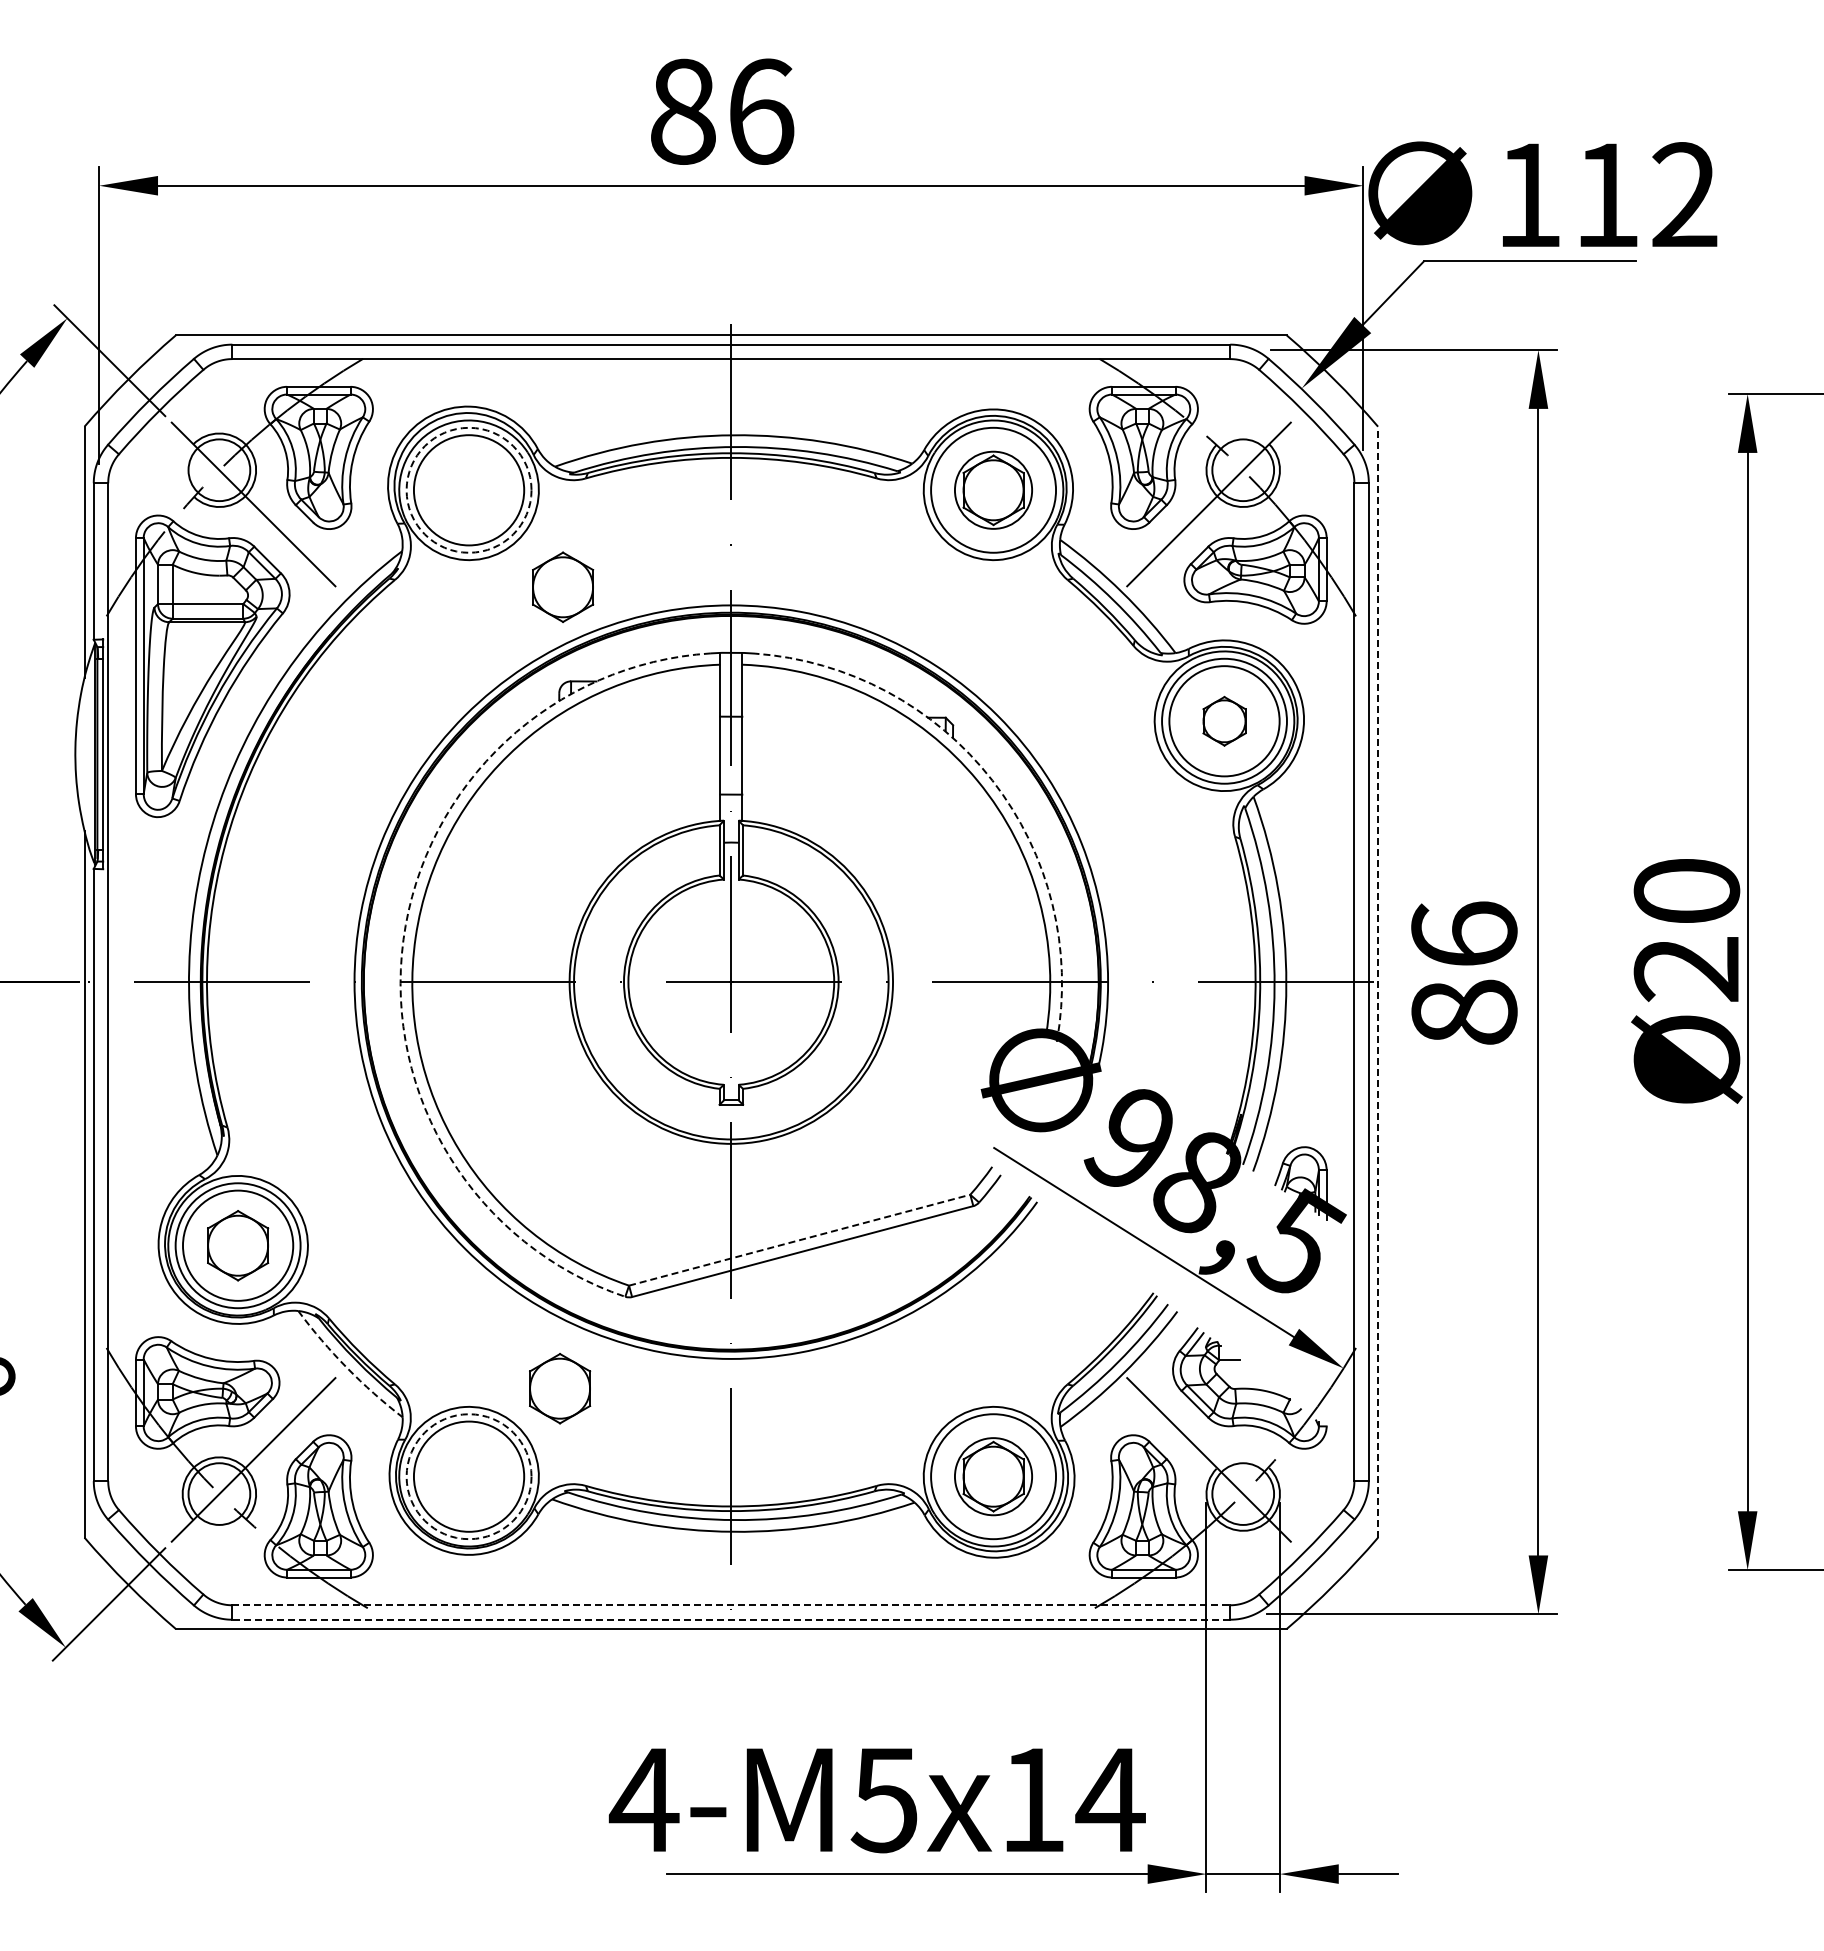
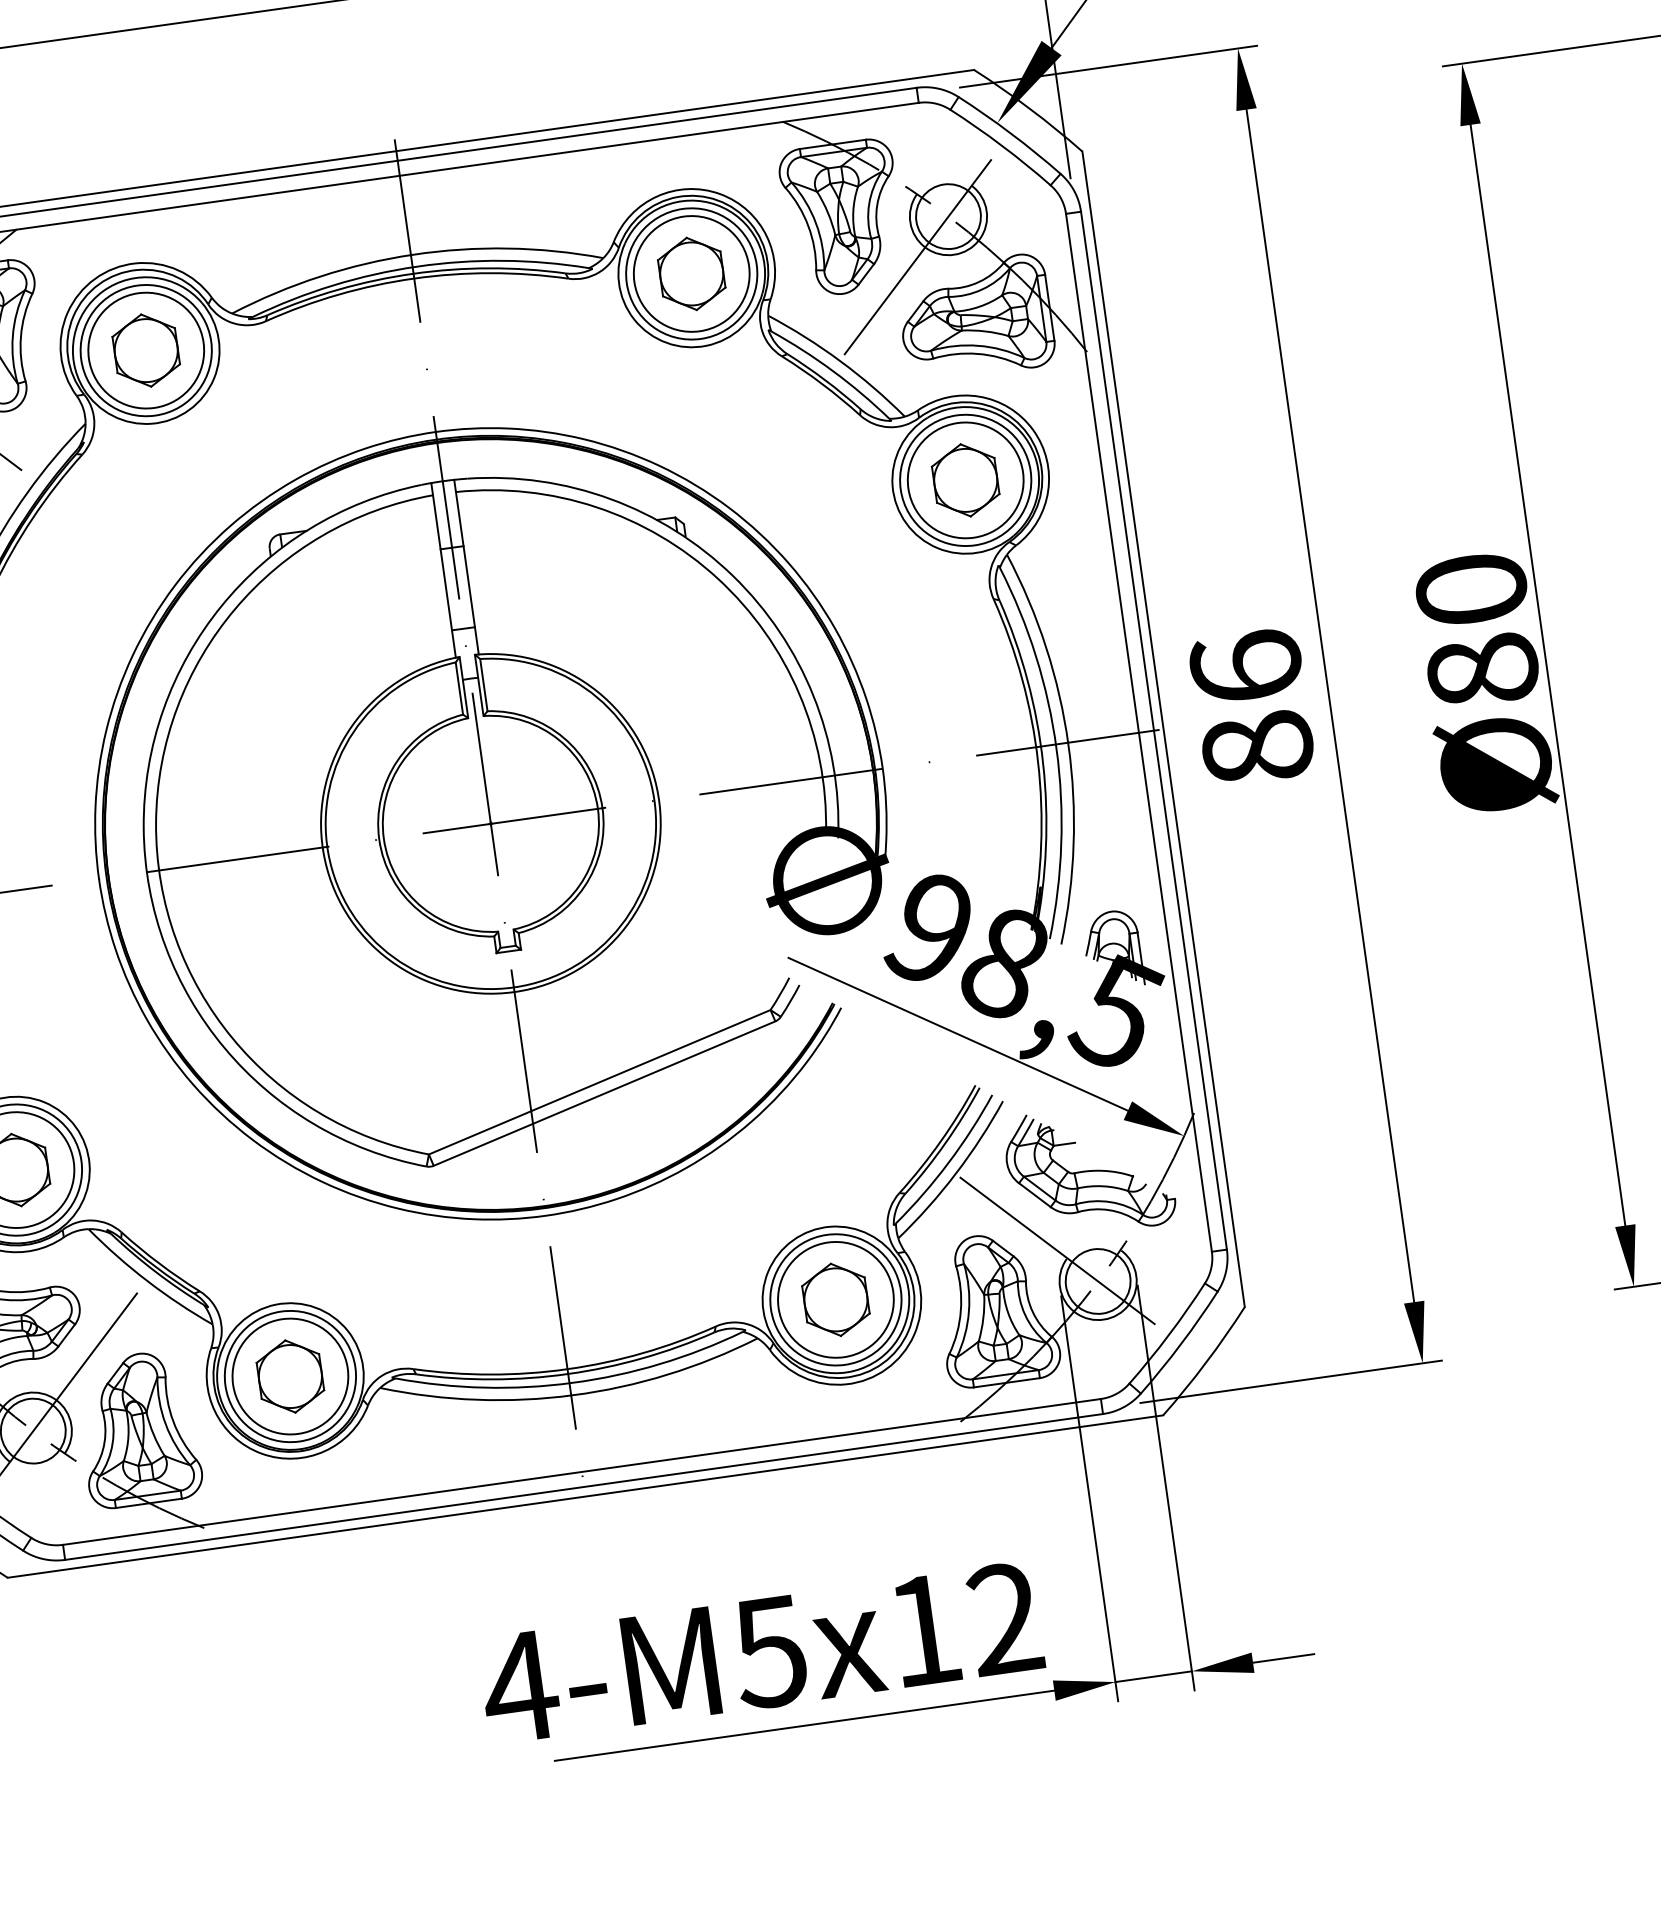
circle: (468, 489) -> (145, 349), dashed -> solid
circle: (993, 490) -> (691, 274), size x1.43
part: (563, 586) -> (146, 349), moved
part: (1224, 721) -> (965, 480), size x1.43
arc: (992, 780) -> (733, 575), dashed -> solid
arc: (403, 939) -> (143, 827), dashed -> solid
text: (1686, 969) -> (1482, 671), Ø20 -> Ø80
line: (1378, 981) -> (1163, 728), dashed -> solid
line: (799, 1240) -> (599, 1082), dashed -> solid
arc: (346, 1367) -> (146, 1280), dashed -> solid
part: (560, 1388) -> (290, 1376), moved
circle: (468, 1476) -> (289, 1376), dashed -> solid
circle: (993, 1476) -> (835, 1299), size x1.43
line: (731, 1605) -> (582, 1472), dashed -> solid
line: (731, 1619) -> (584, 1486), dashed -> solid
text: (1110, 1798) -> (1004, 1617), 4-M5x14 -> 4-M5x12

